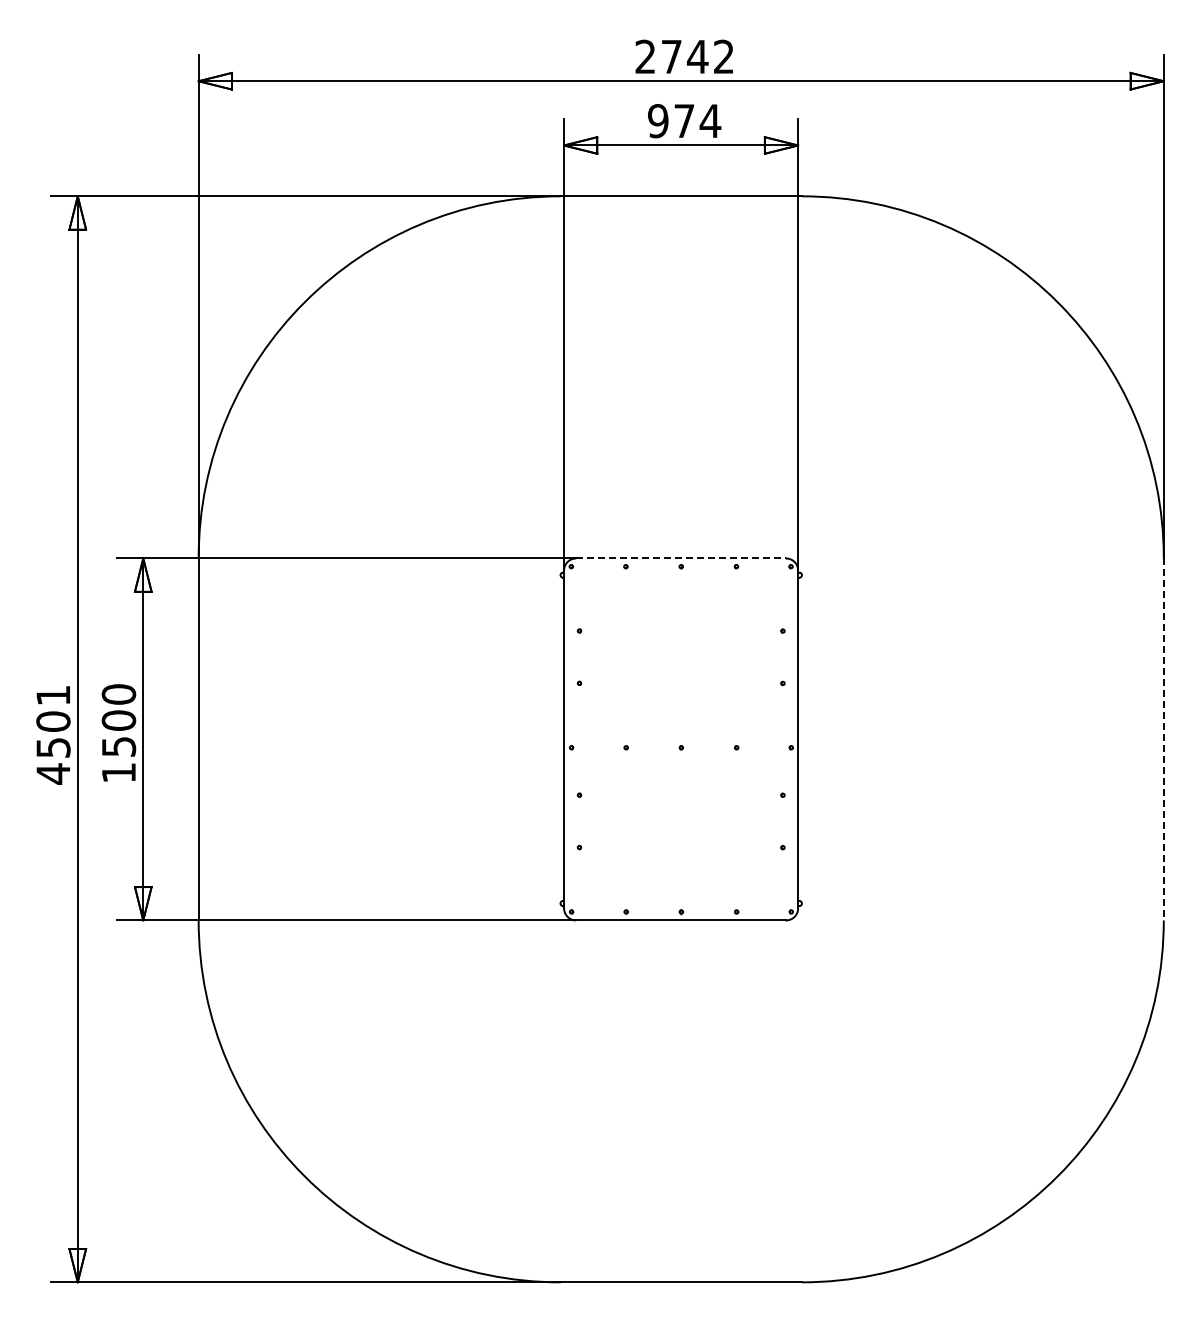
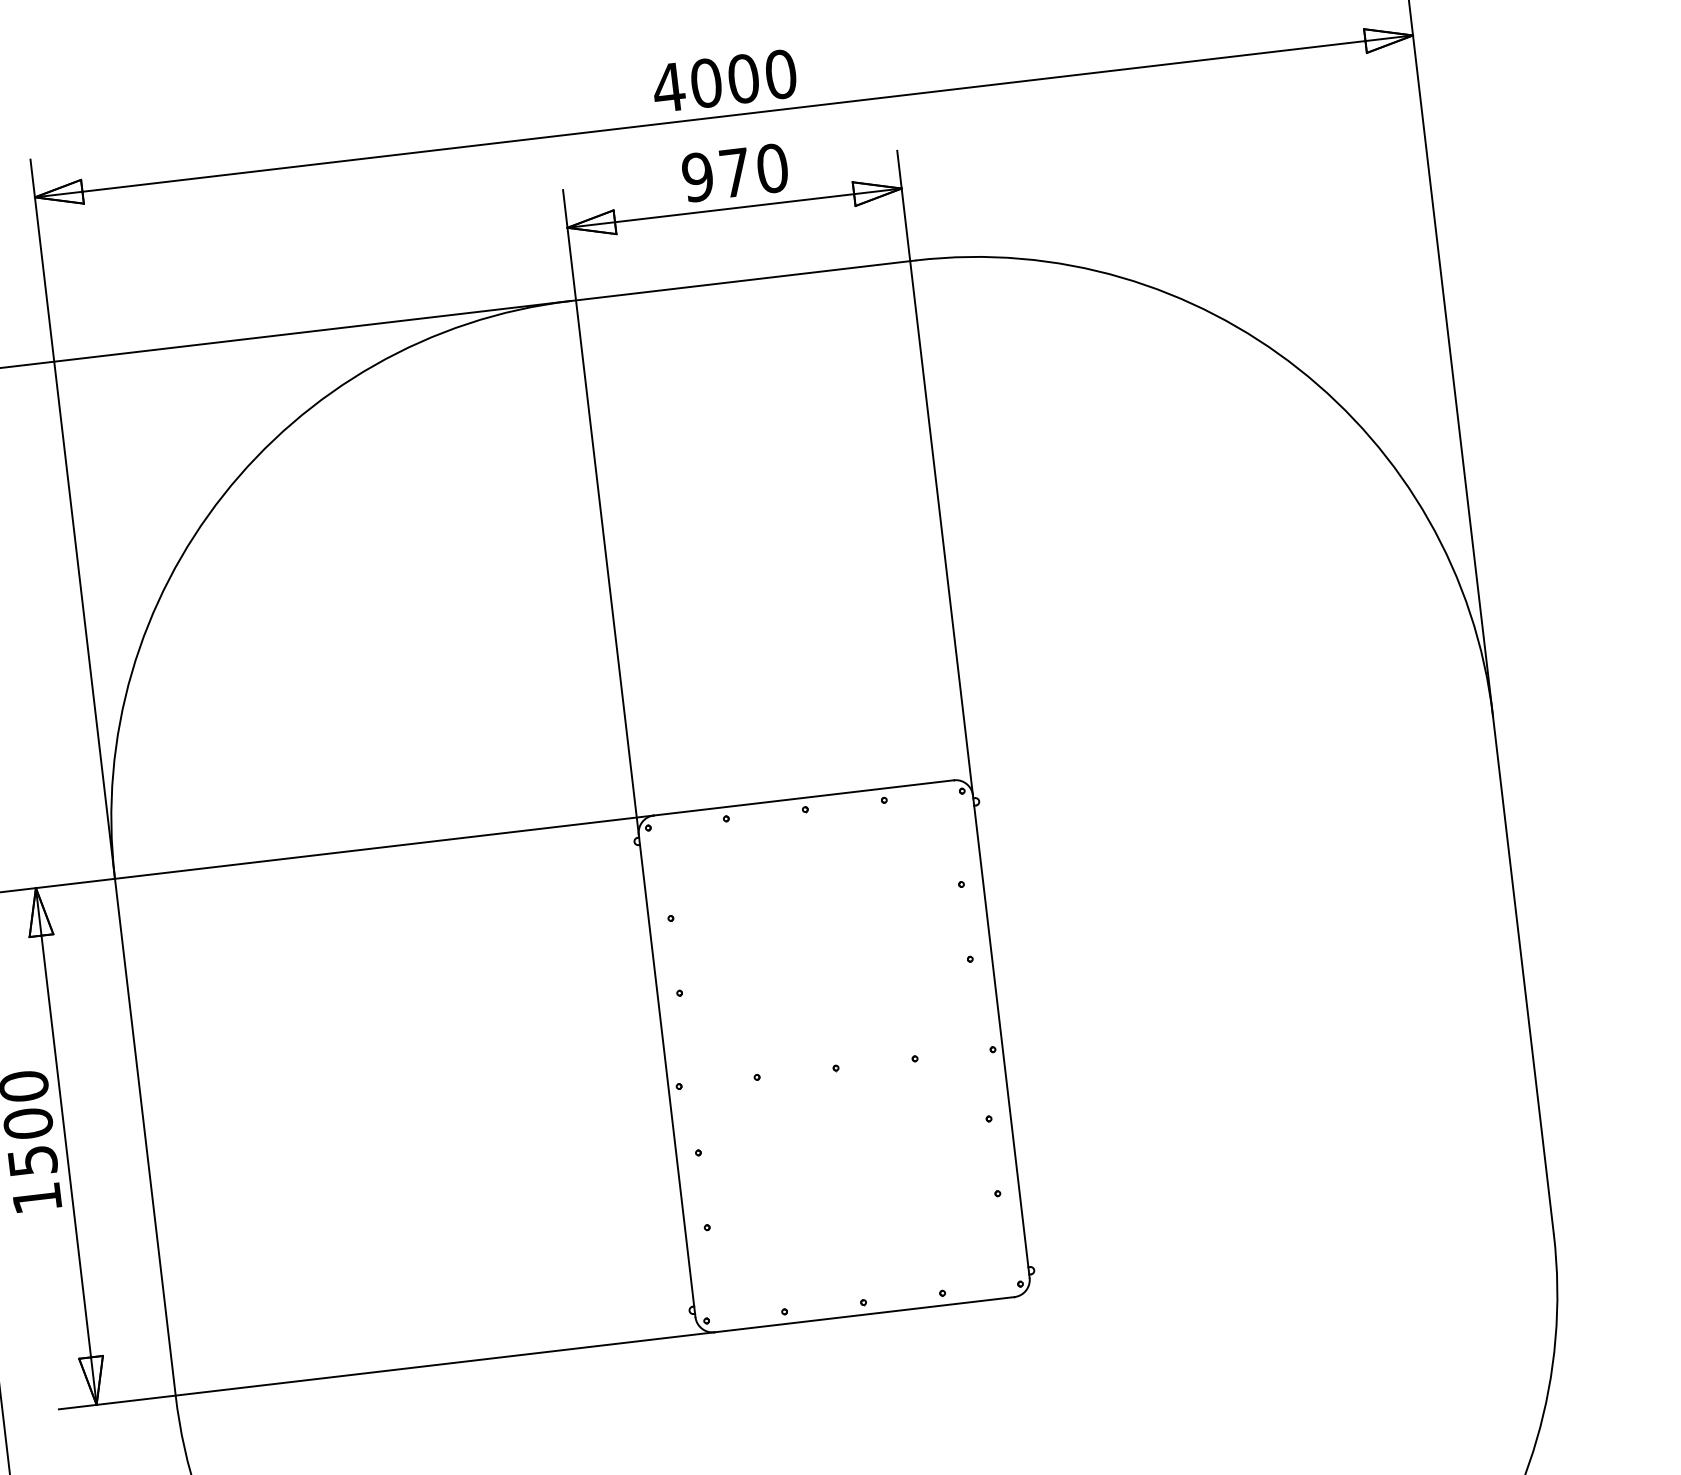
text: (684, 56) -> (724, 80), 2742 -> 4000
text: (710, 121) -> (772, 168), 974 -> 970
line: (681, 558) -> (804, 797), dashed -> solid
line: (1163, 739) -> (1523, 975), dashed -> solid

